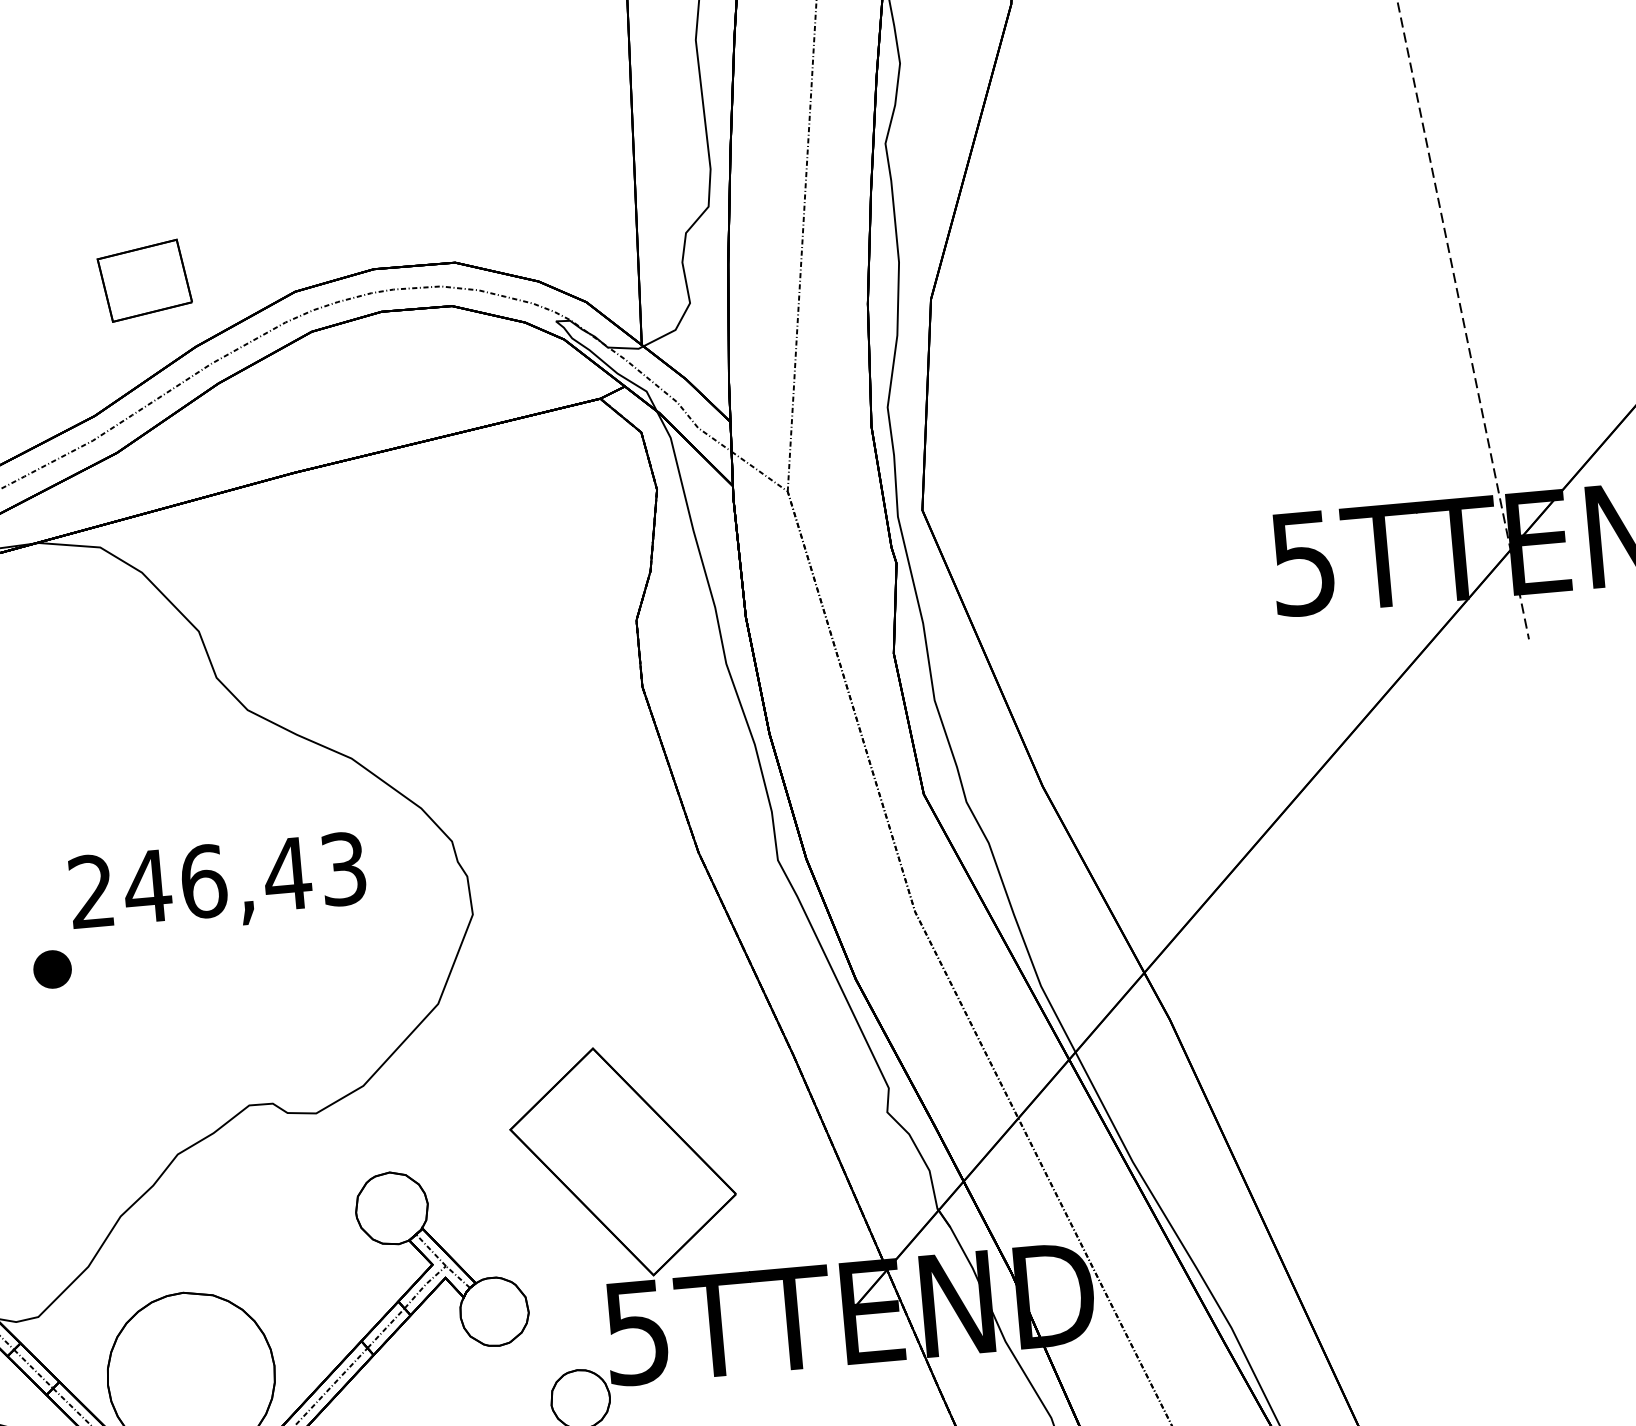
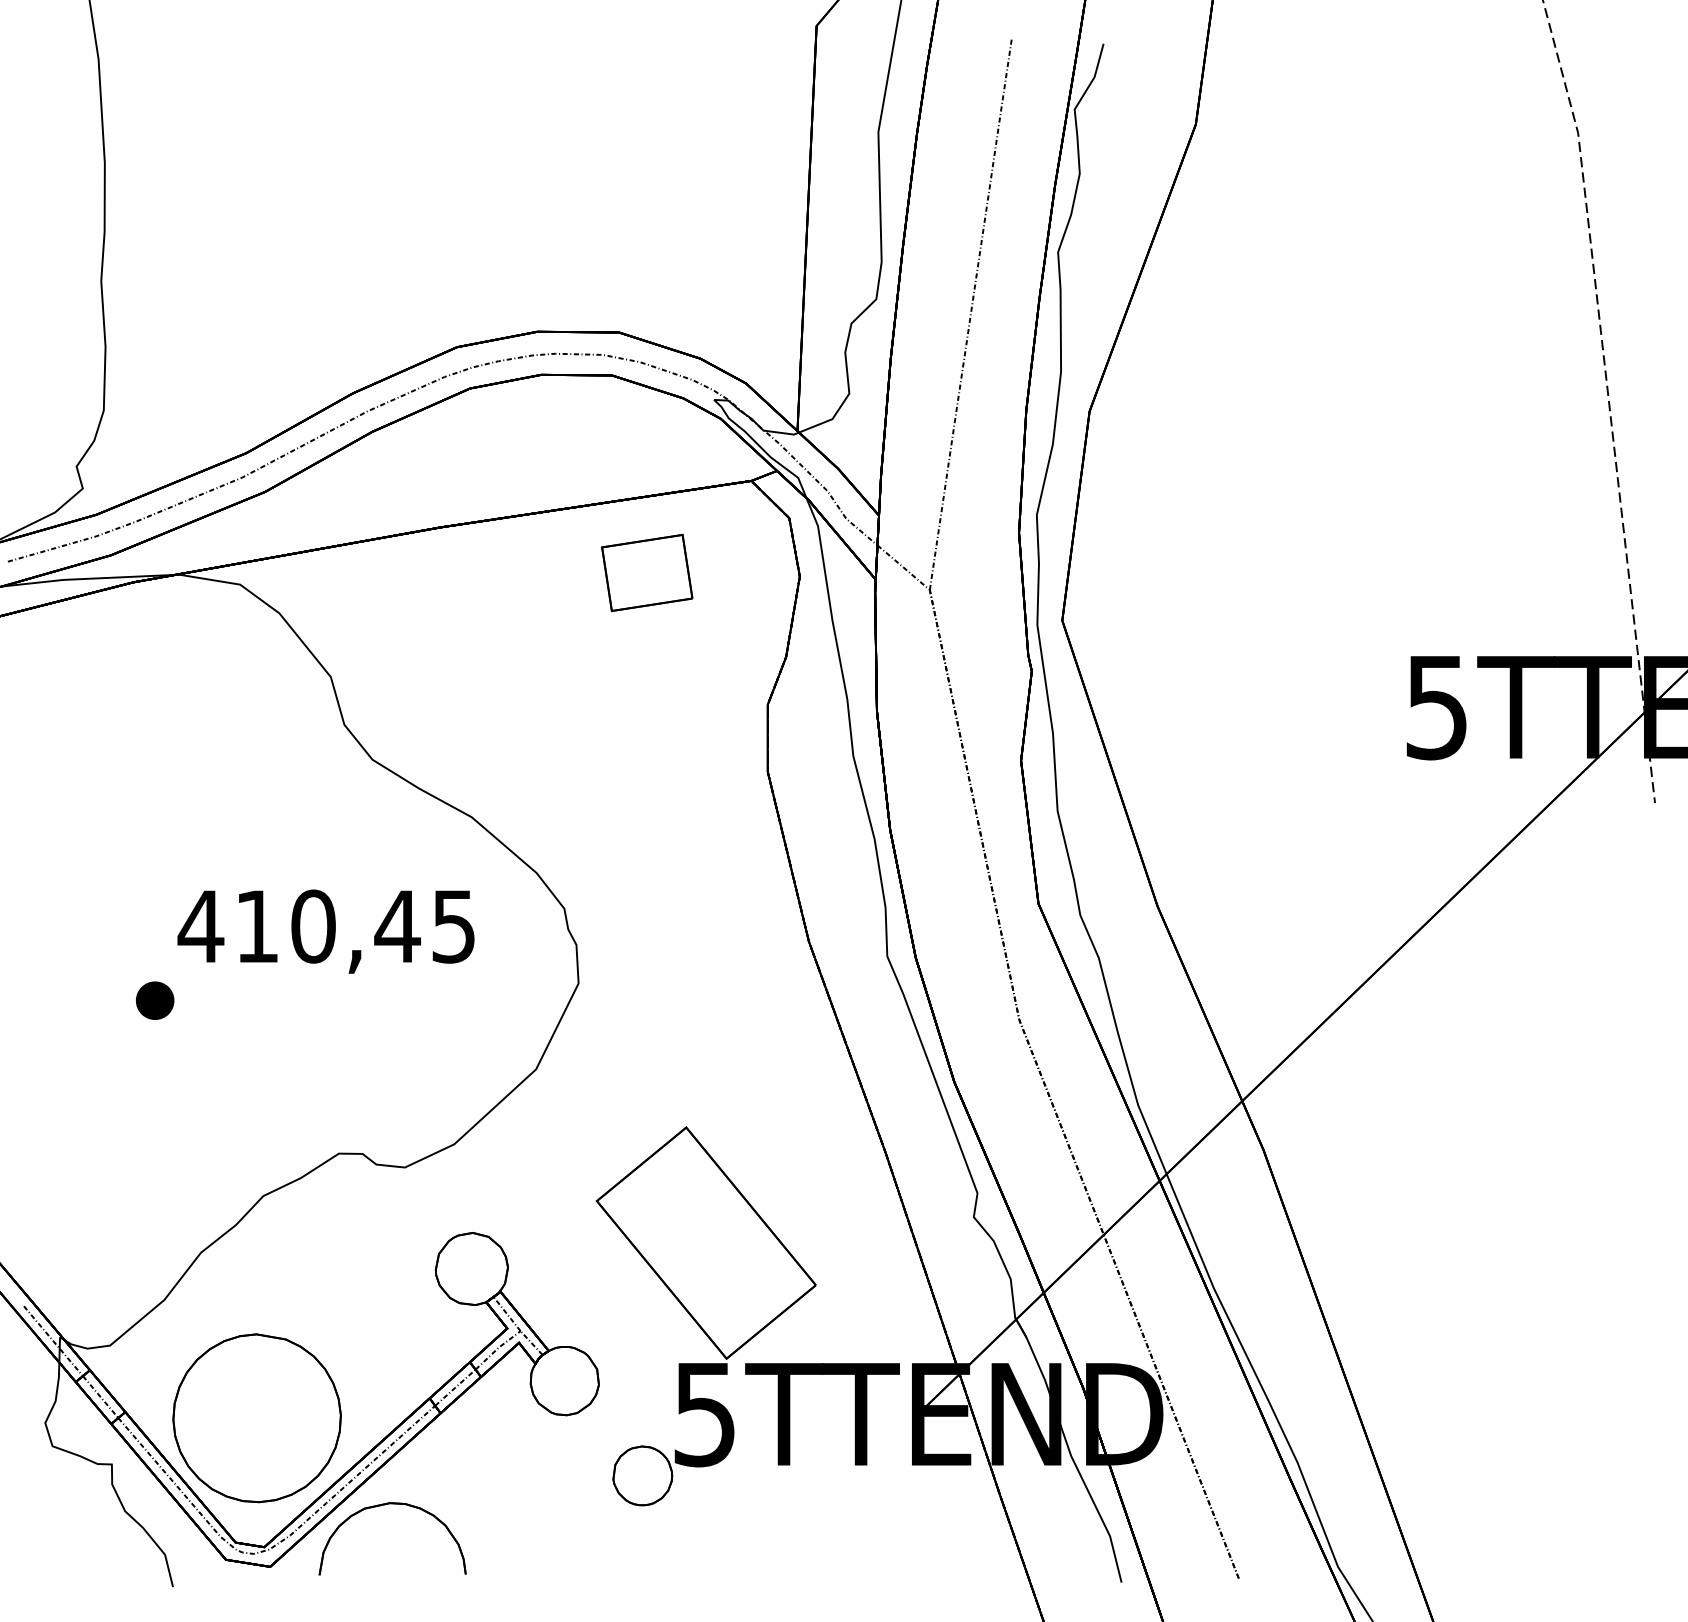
part: (145, 280) -> (647, 572), moved
text: (216, 880) -> (326, 926), 246,43 -> 410,45

